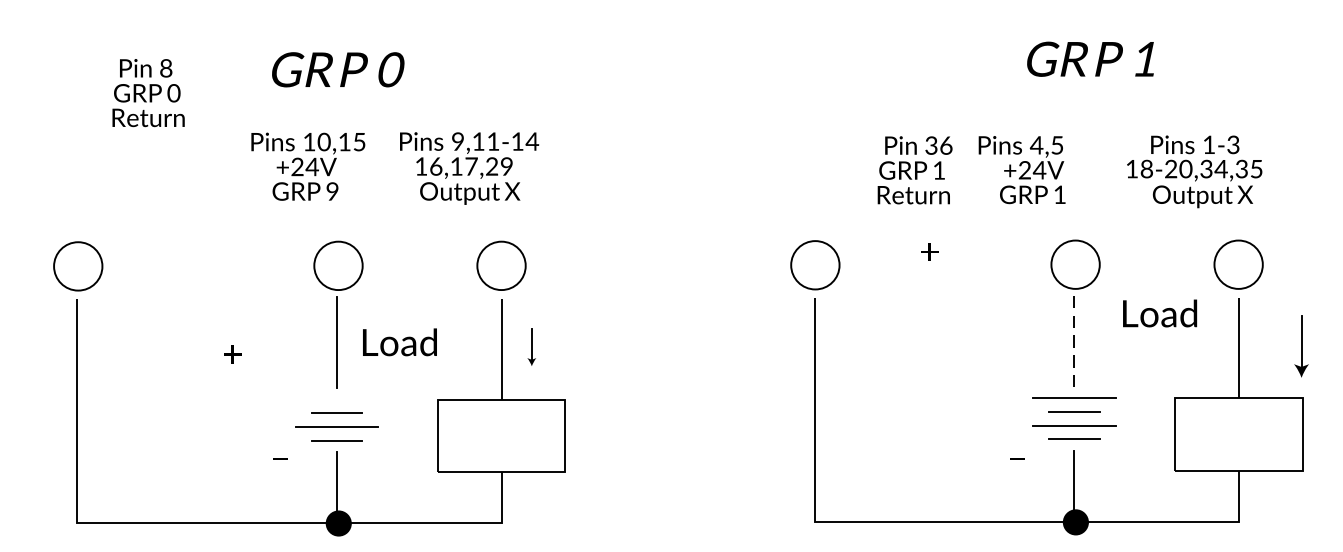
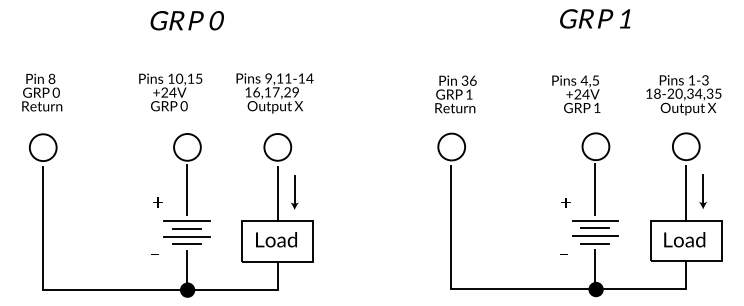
text: (1091, 58) -> (595, 18), moved
text: (336, 69) -> (186, 20), moved
text: (149, 92) -> (42, 92), moved
text: (468, 168) -> (274, 93), moved
text: (914, 170) -> (455, 94), moved
text: (1022, 170) -> (576, 94), moved
text: (1193, 172) -> (683, 95), moved
text: (331, 193) -> (183, 107), 9 -> 0
text: (928, 251) -> (565, 202), moved
text: (1159, 312) -> (684, 239), moved
text: (399, 341) -> (276, 239), moved
line: (1074, 341) -> (595, 189), dashed -> solid
part: (1300, 345) -> (702, 191), moved
part: (531, 347) -> (294, 192), size x1.67
text: (232, 354) -> (157, 202), moved
line: (336, 399) -> (186, 221), added

